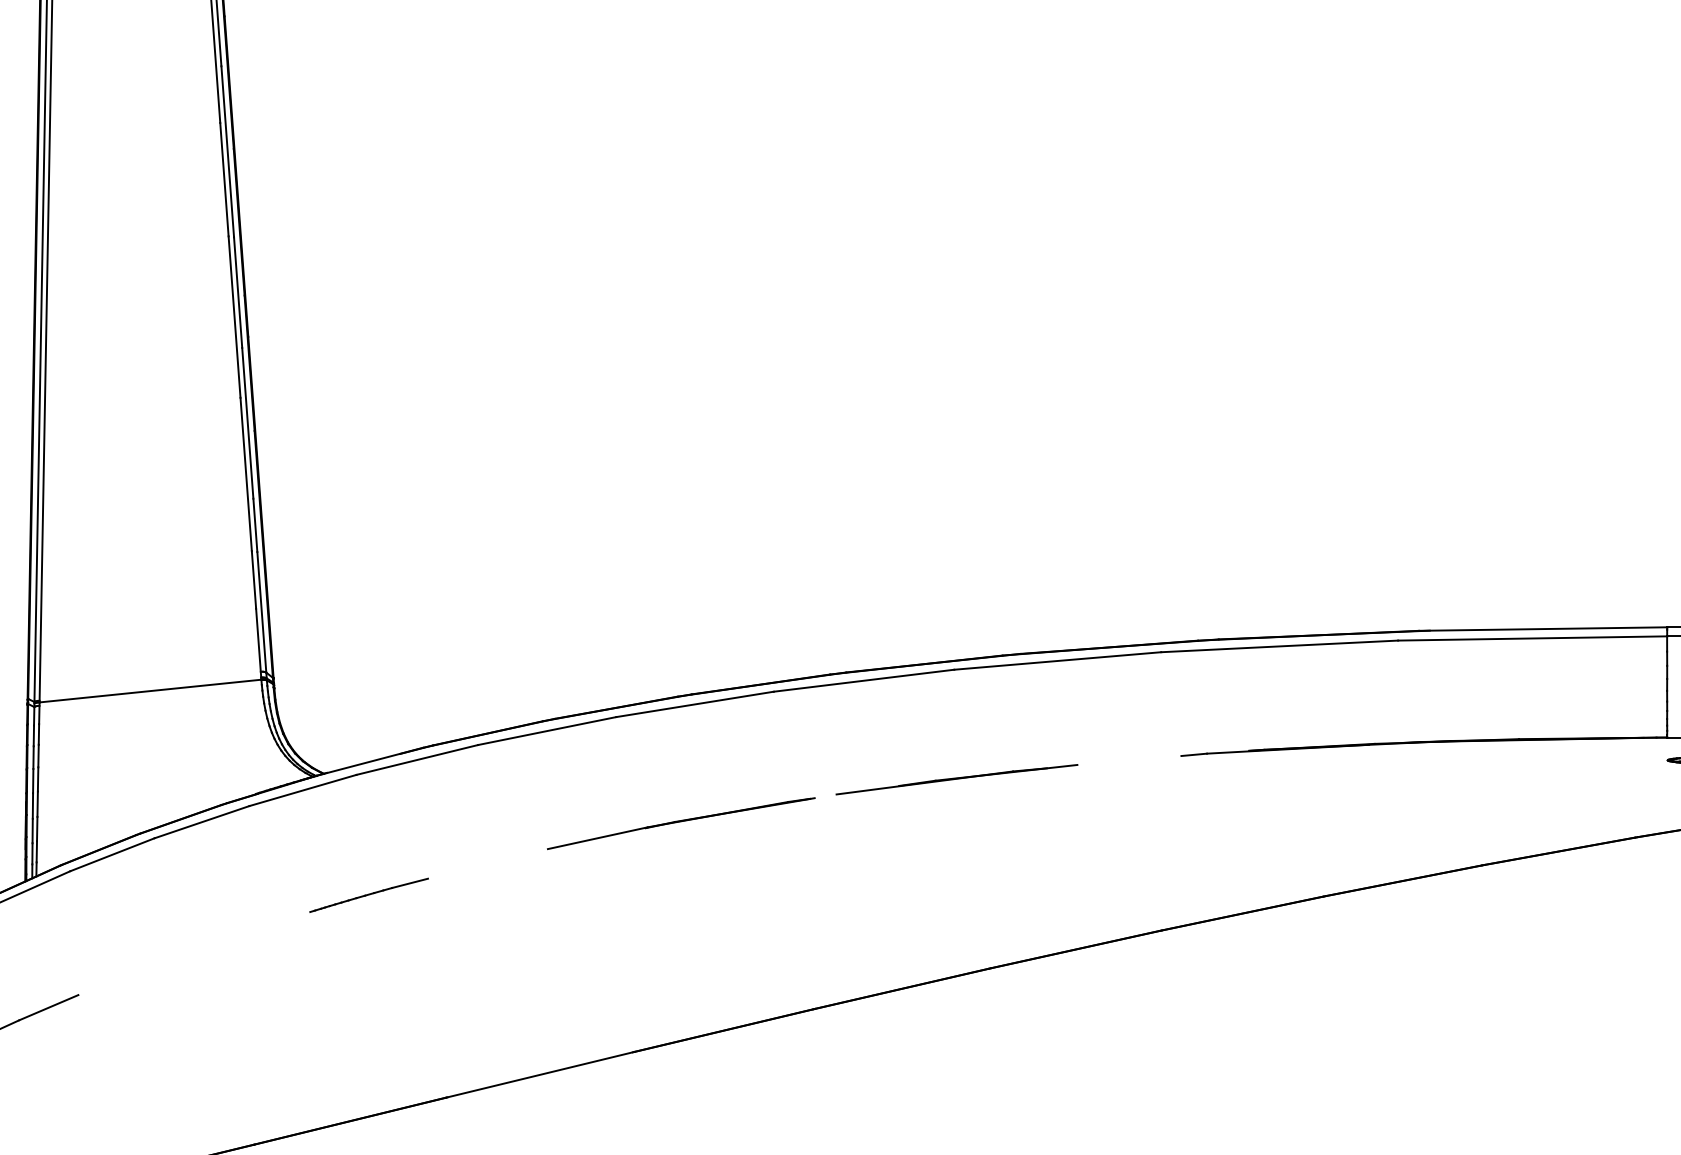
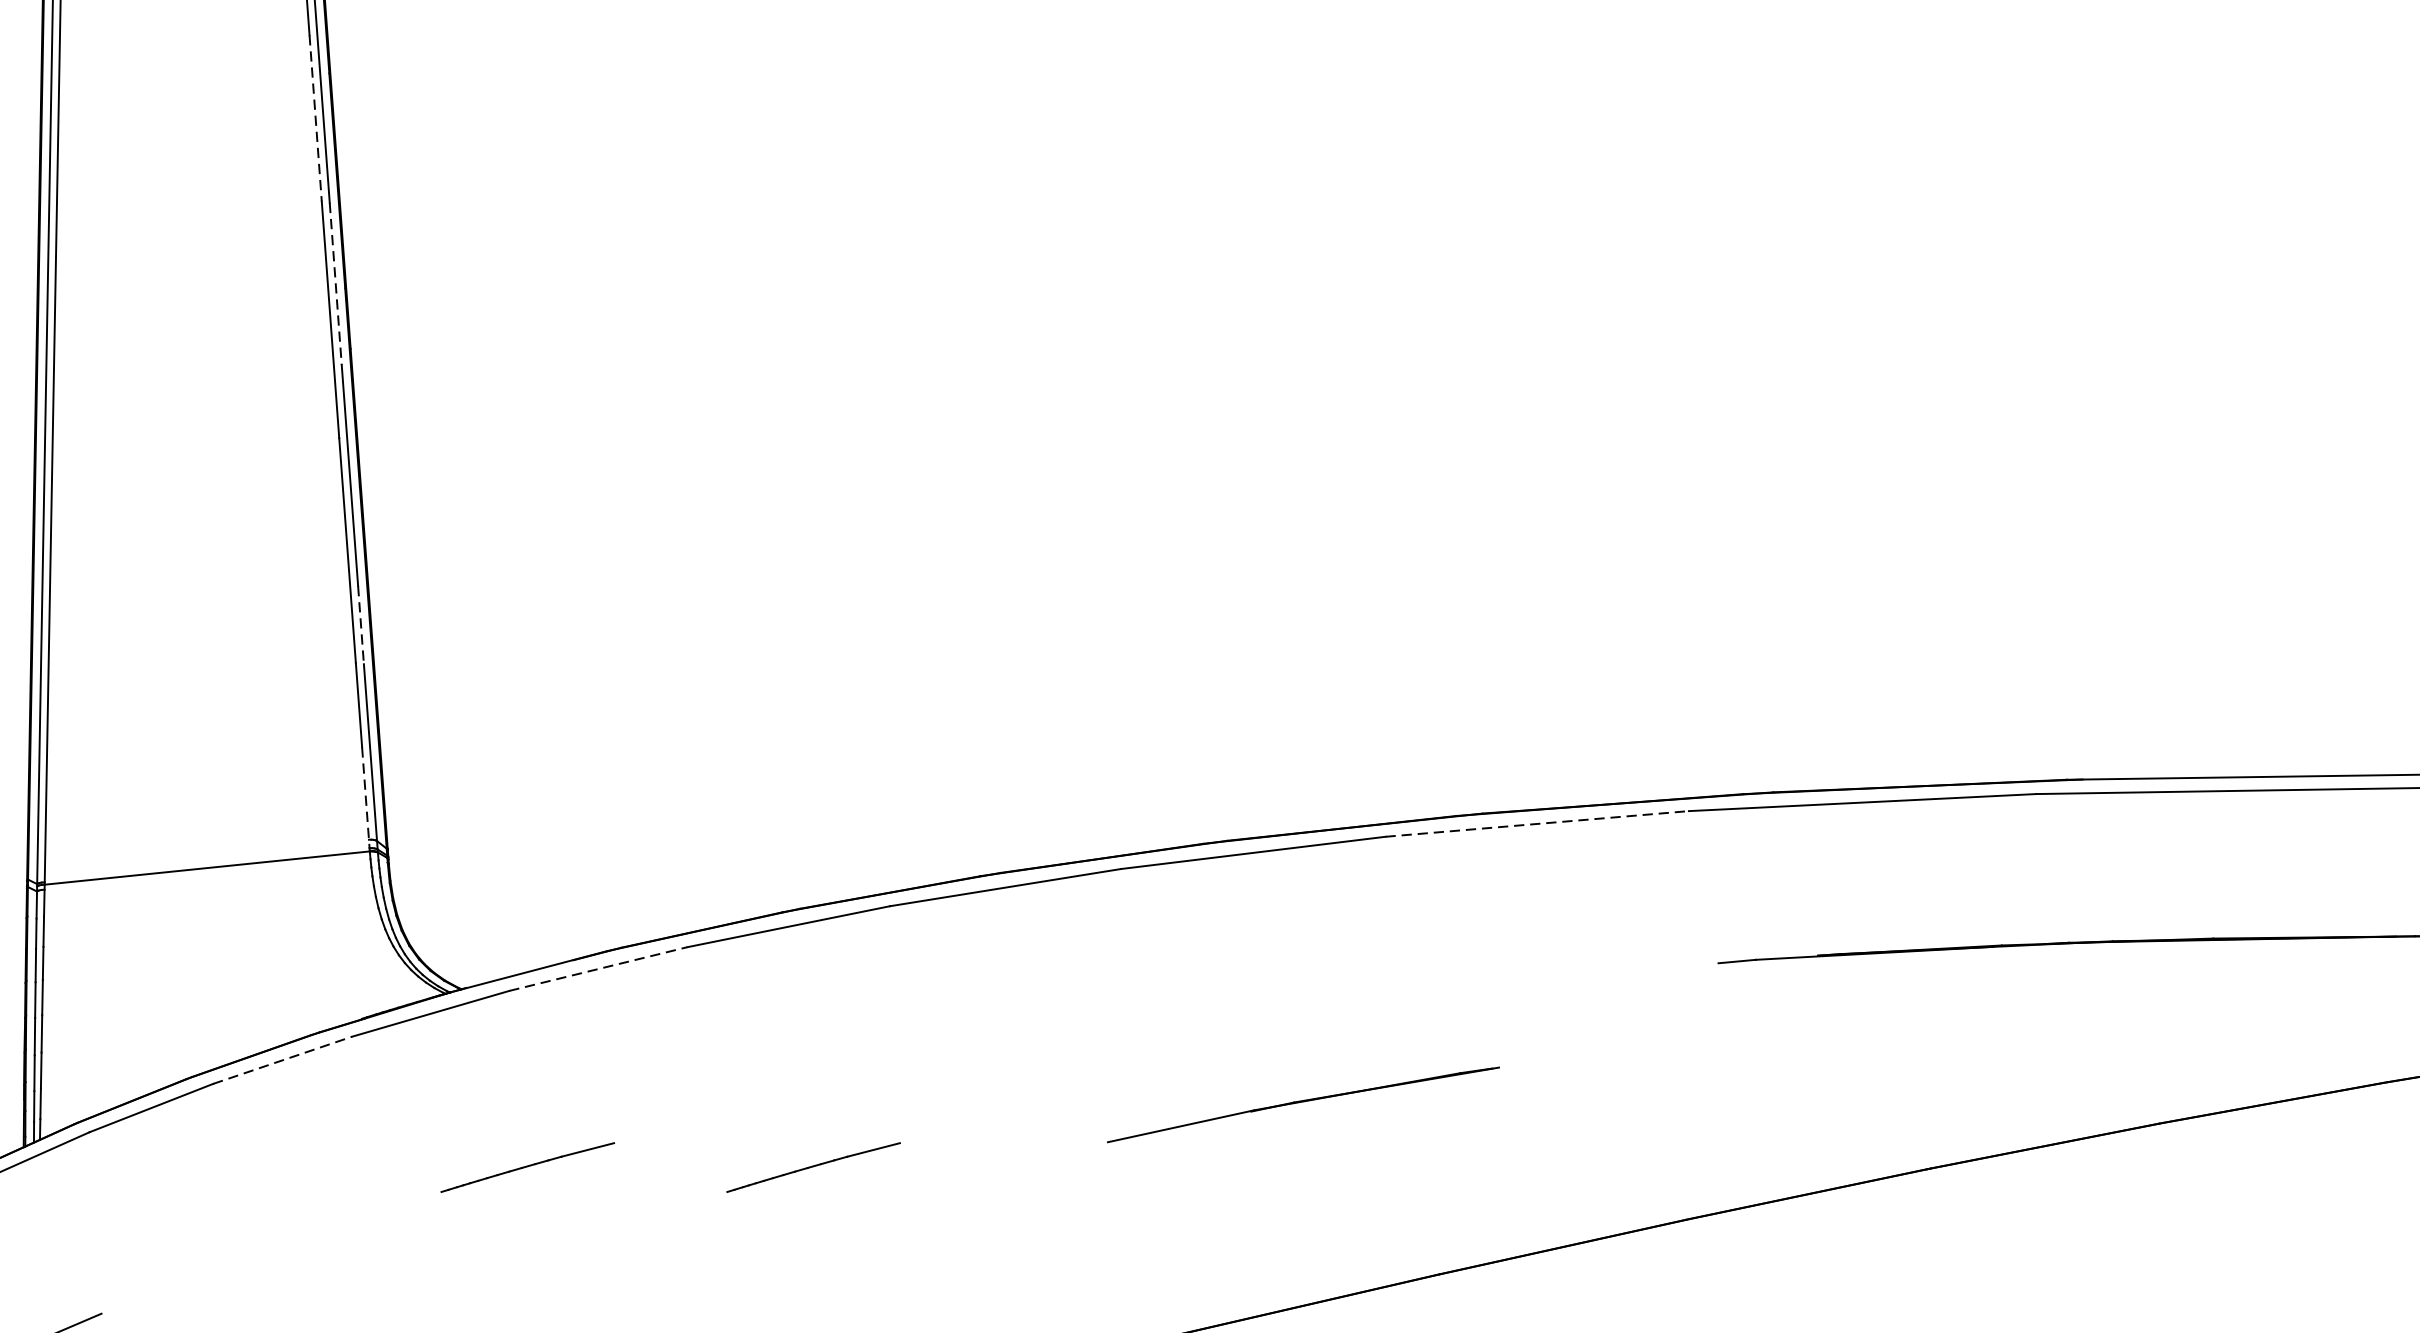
line: (224, 179) -> (315, 118), solid -> dashed
line: (238, 293) -> (336, 285), solid -> dashed
line: (255, 525) -> (361, 625), solid -> dashed
line: (258, 643) -> (365, 798), solid -> dashed
line: (1057, 660) -> (1536, 823), solid -> dashed
line: (417, 759) -> (598, 968), solid -> dashed
part: (956, 779) -> (1388, 997), removed
line: (202, 822) -> (283, 1060), solid -> dashed
part: (681, 823) -> (1303, 1104), moved
line: (563, 894) -> (812, 1166), added

